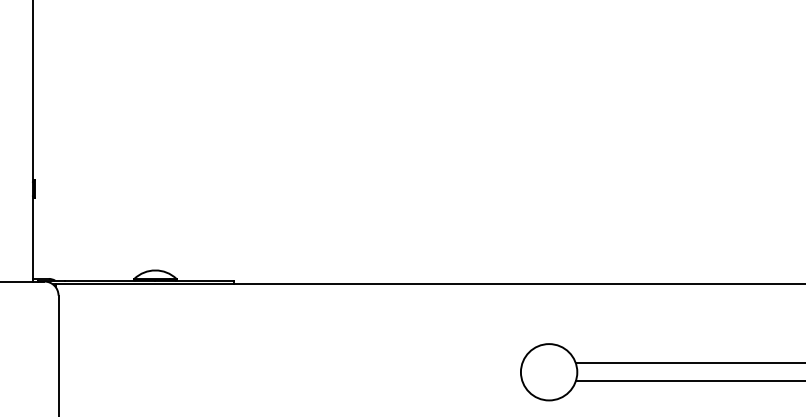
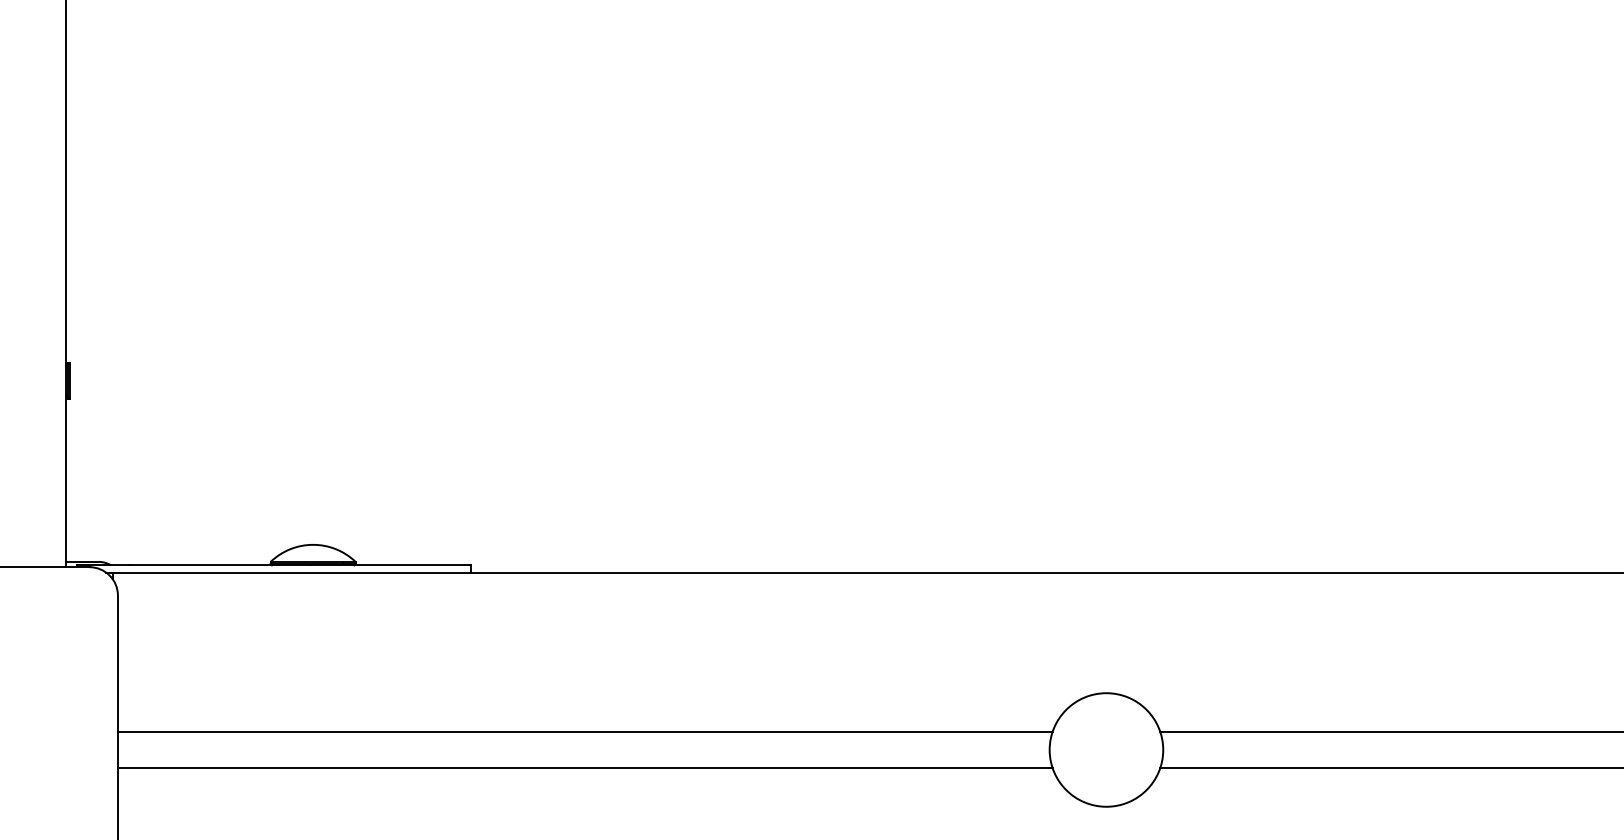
line: (290, 363) -> (585, 732), added
line: (290, 381) -> (585, 768), added

